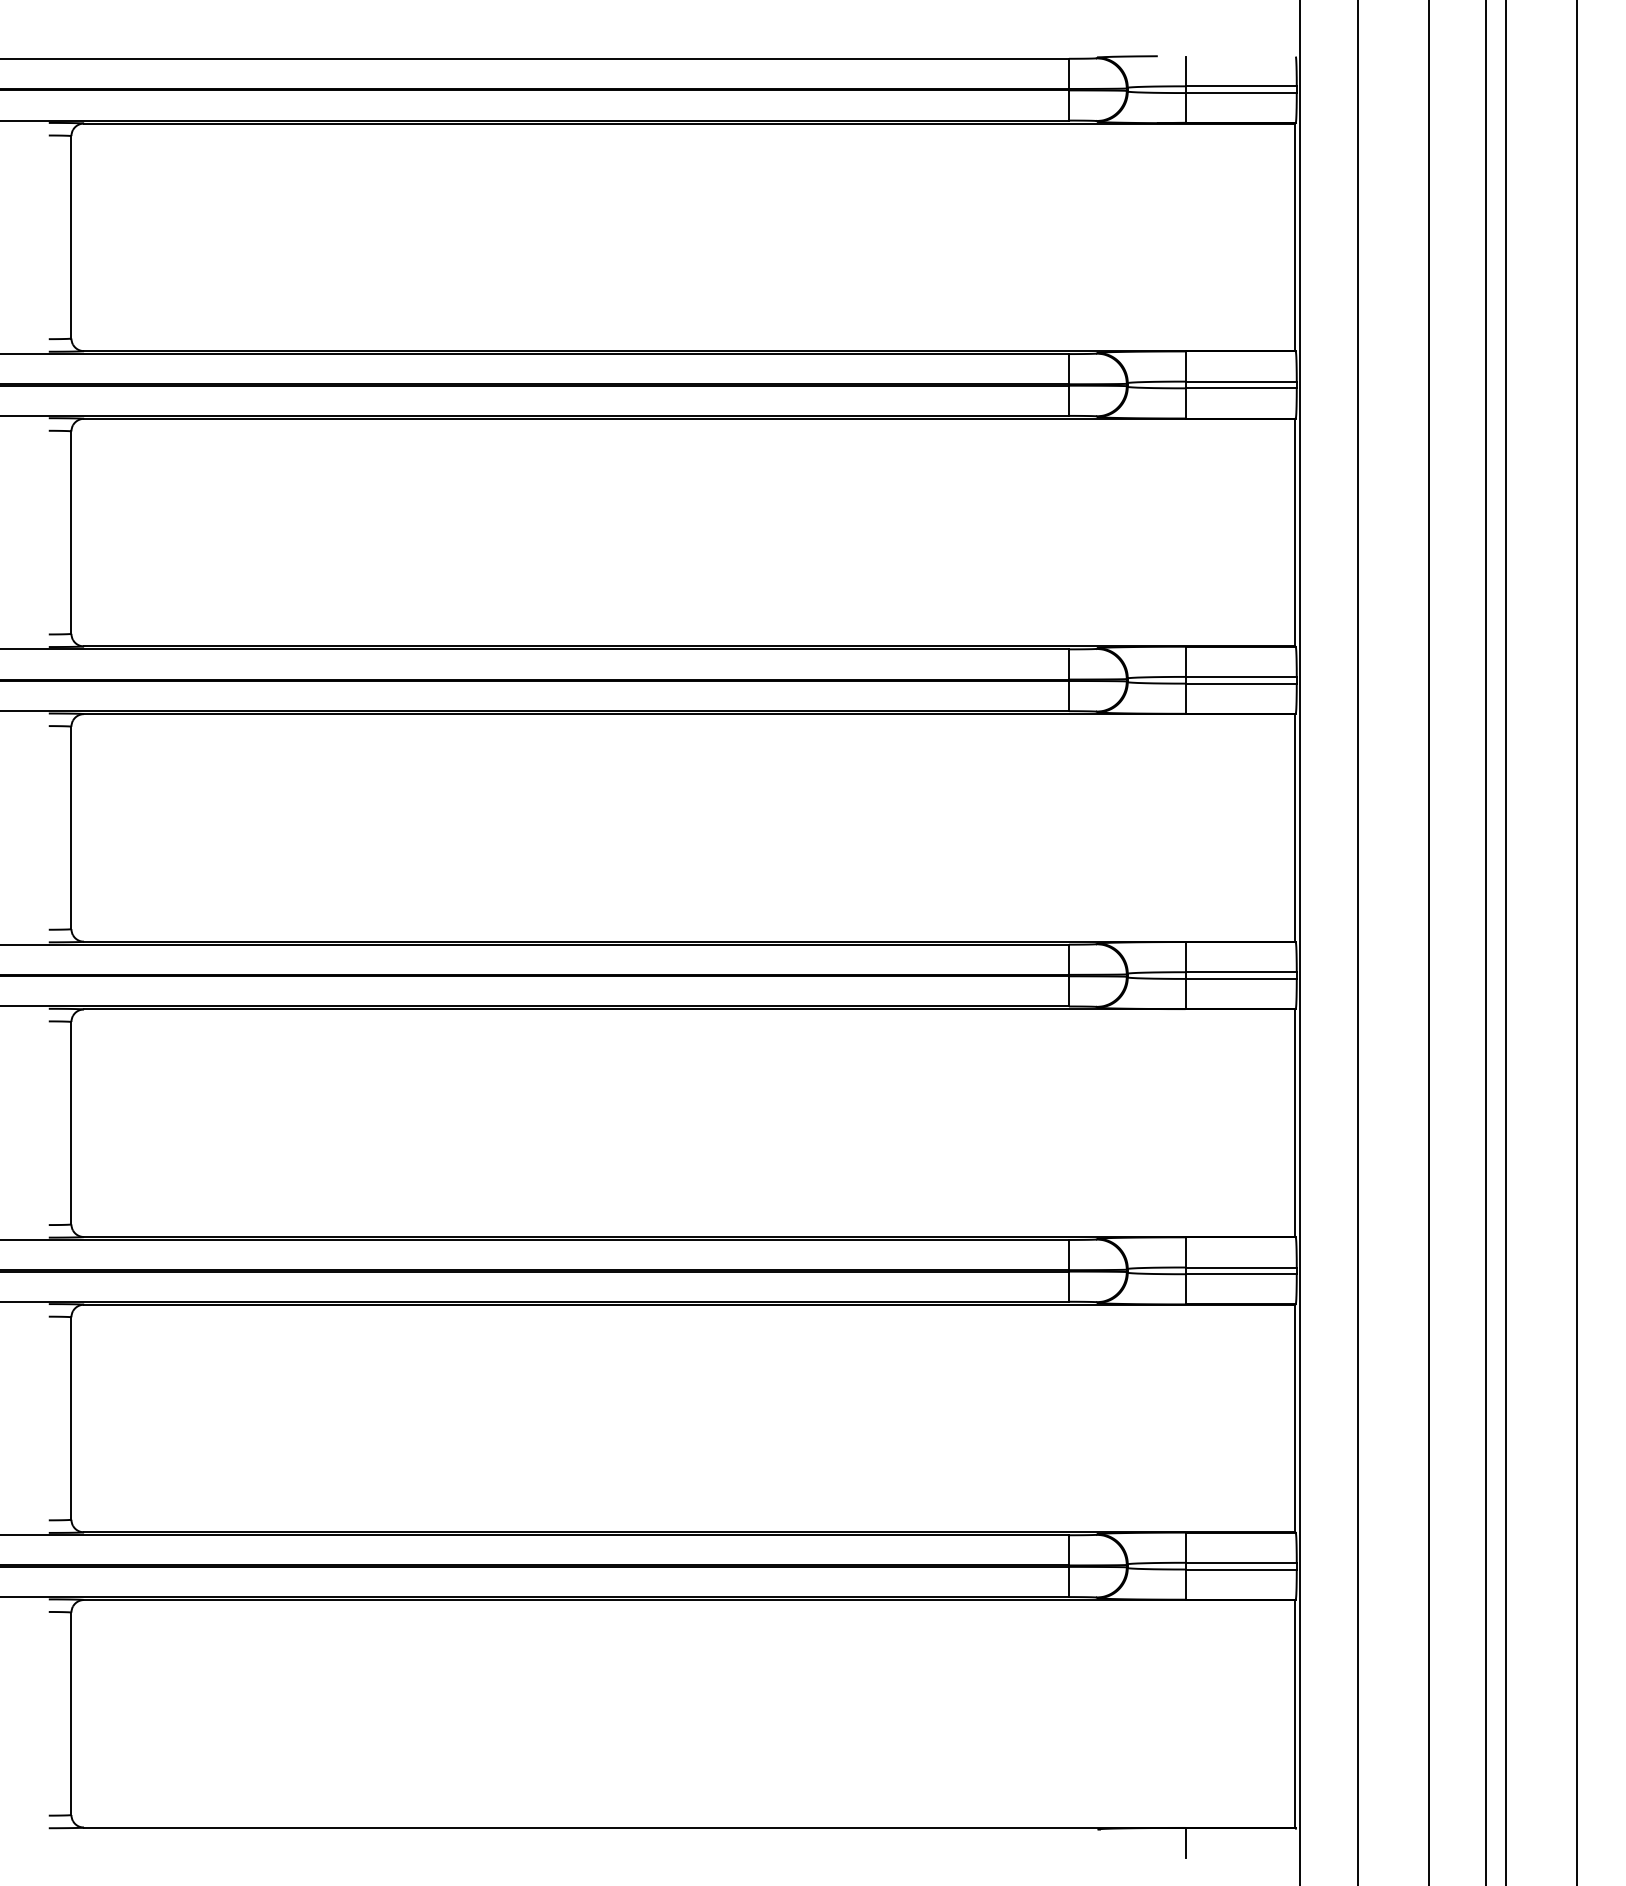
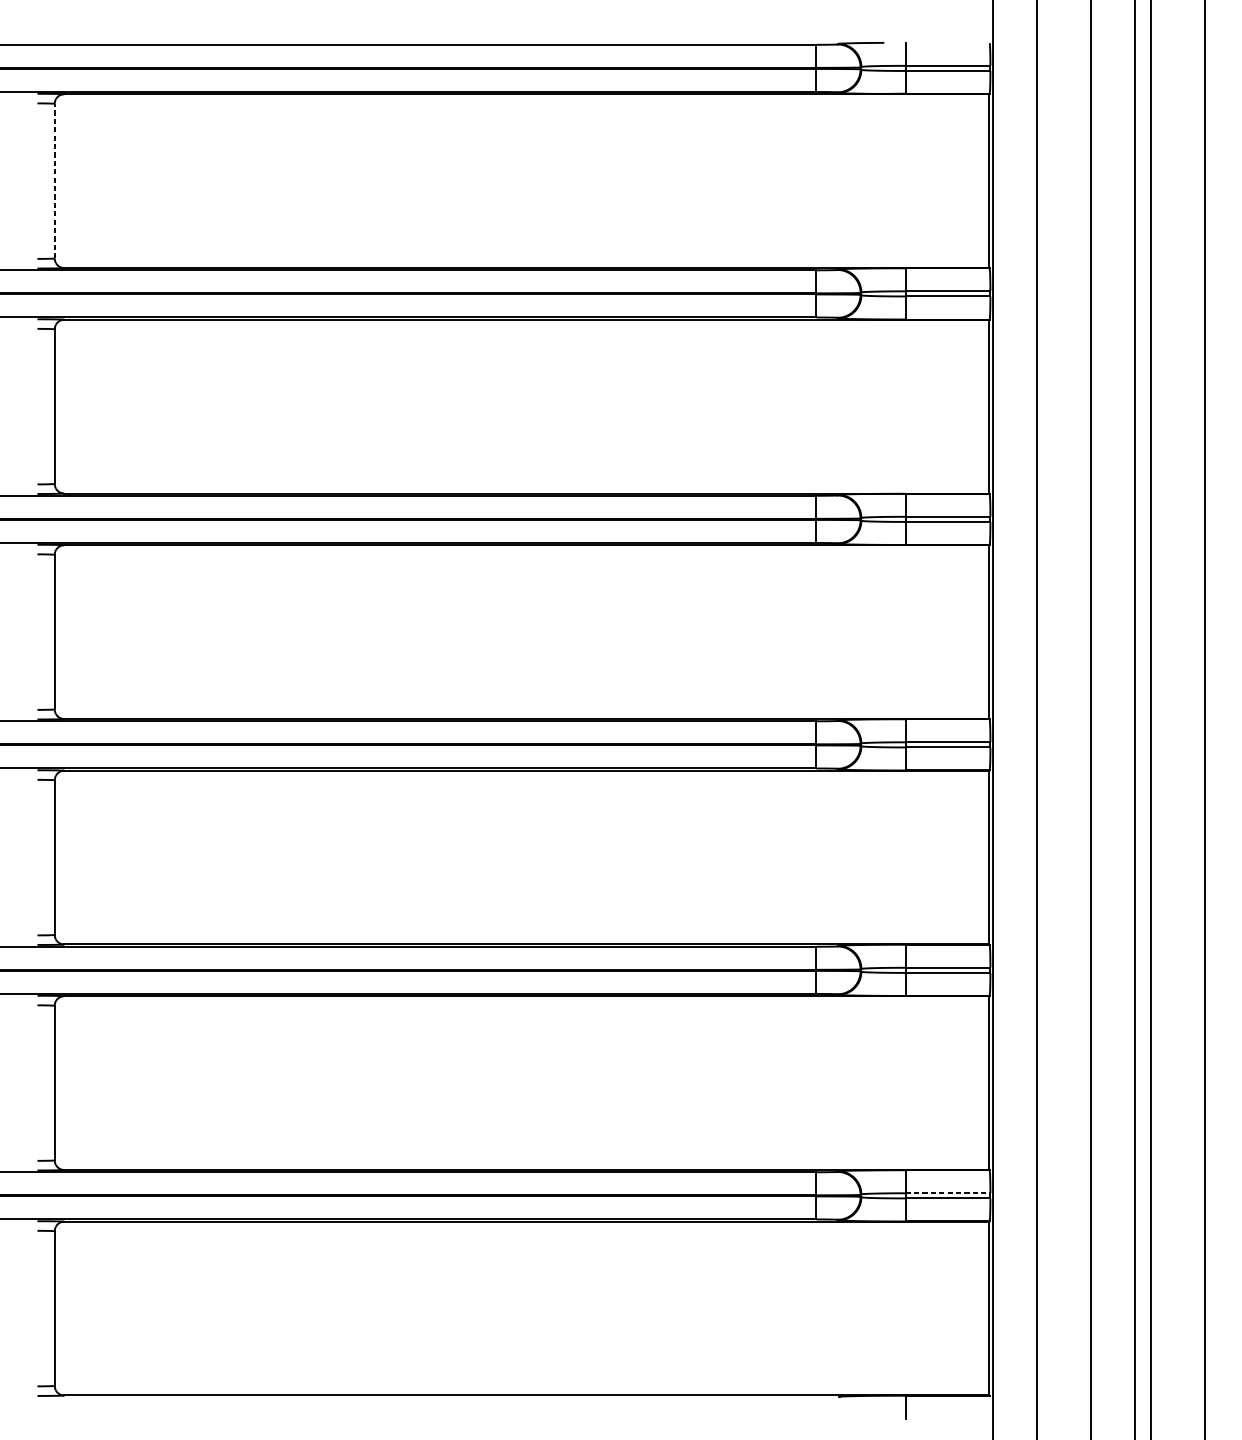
line: (71, 236) -> (54, 180), solid -> dashed
line: (1241, 1562) -> (948, 1193), solid -> dashed

